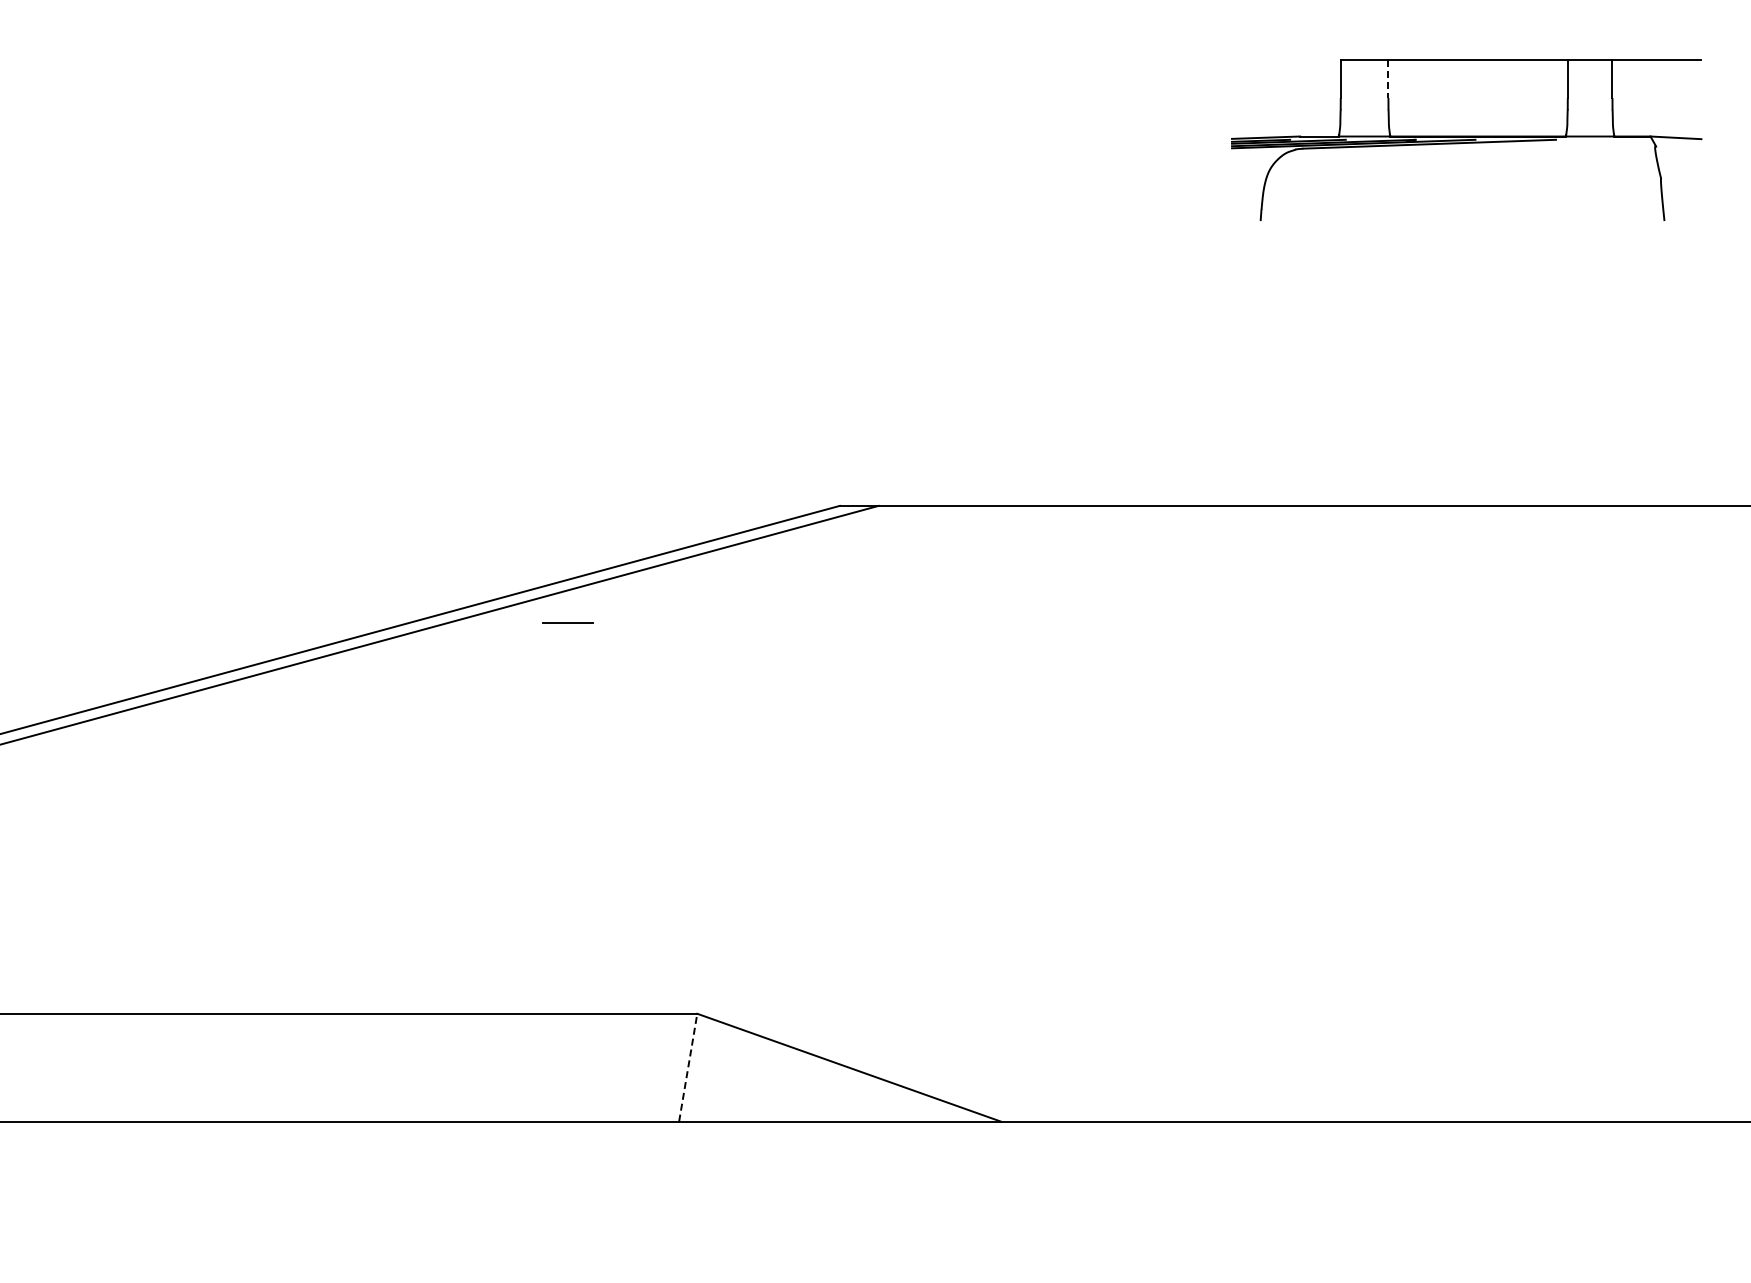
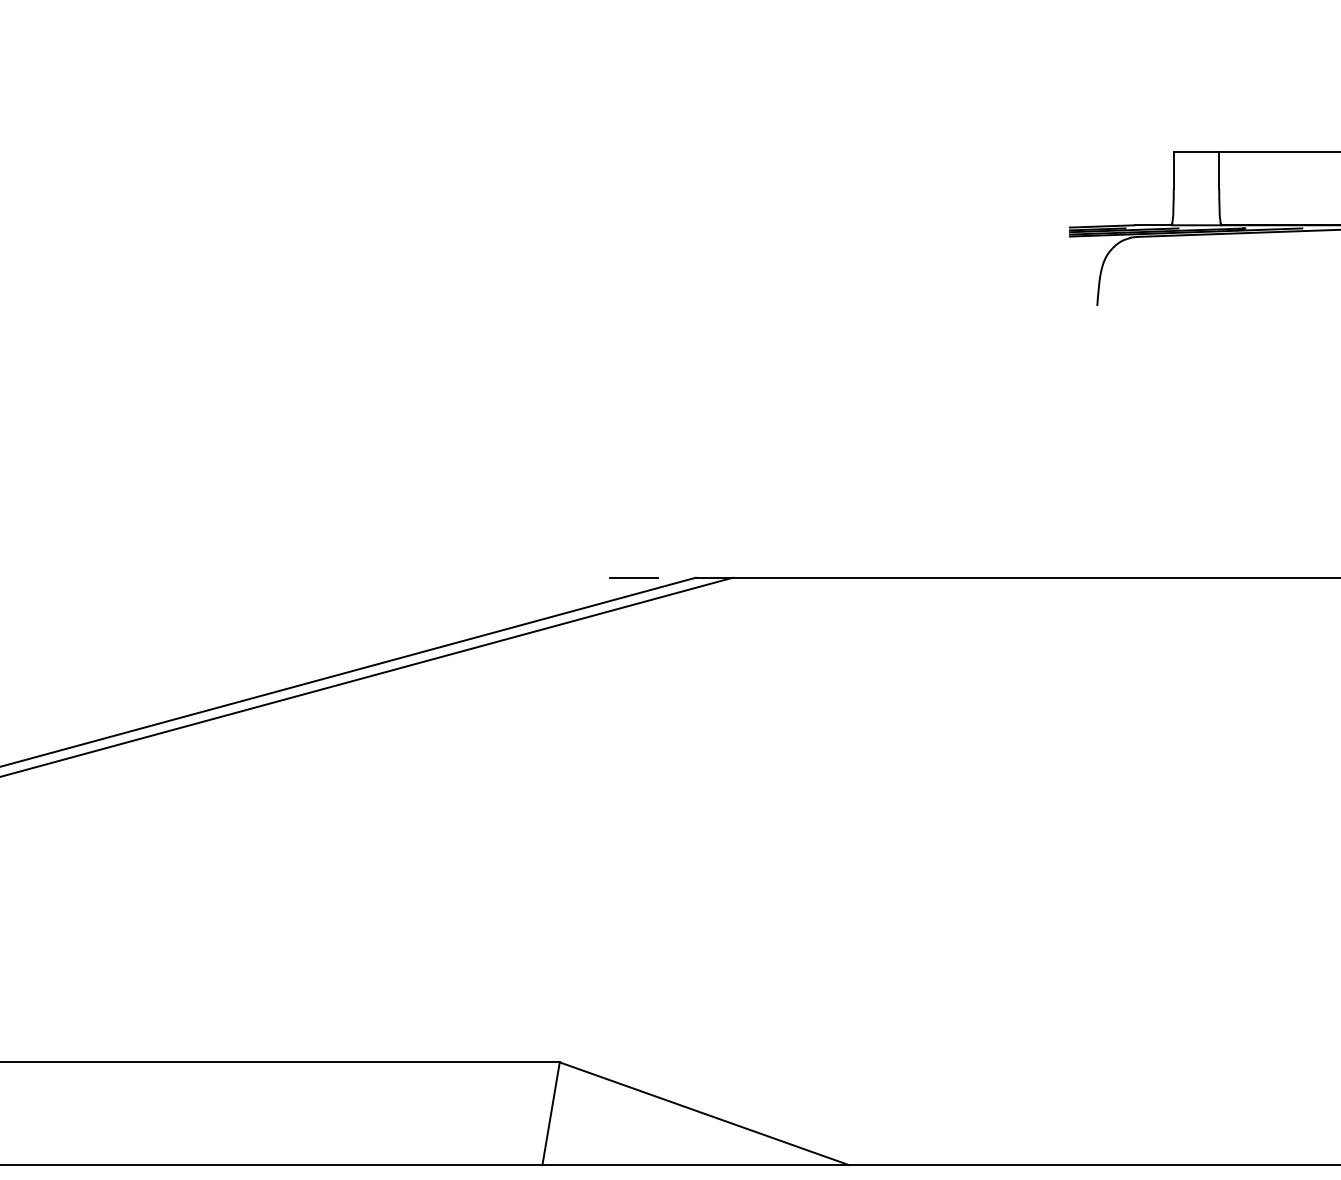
line: (1388, 79) -> (1219, 170), dashed -> solid
line: (567, 622) -> (633, 577), moved
line: (688, 1067) -> (551, 1113), dashed -> solid

